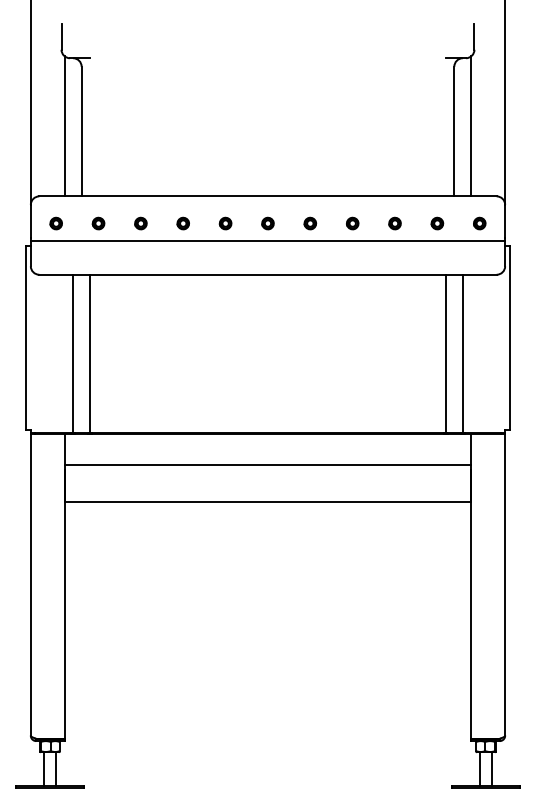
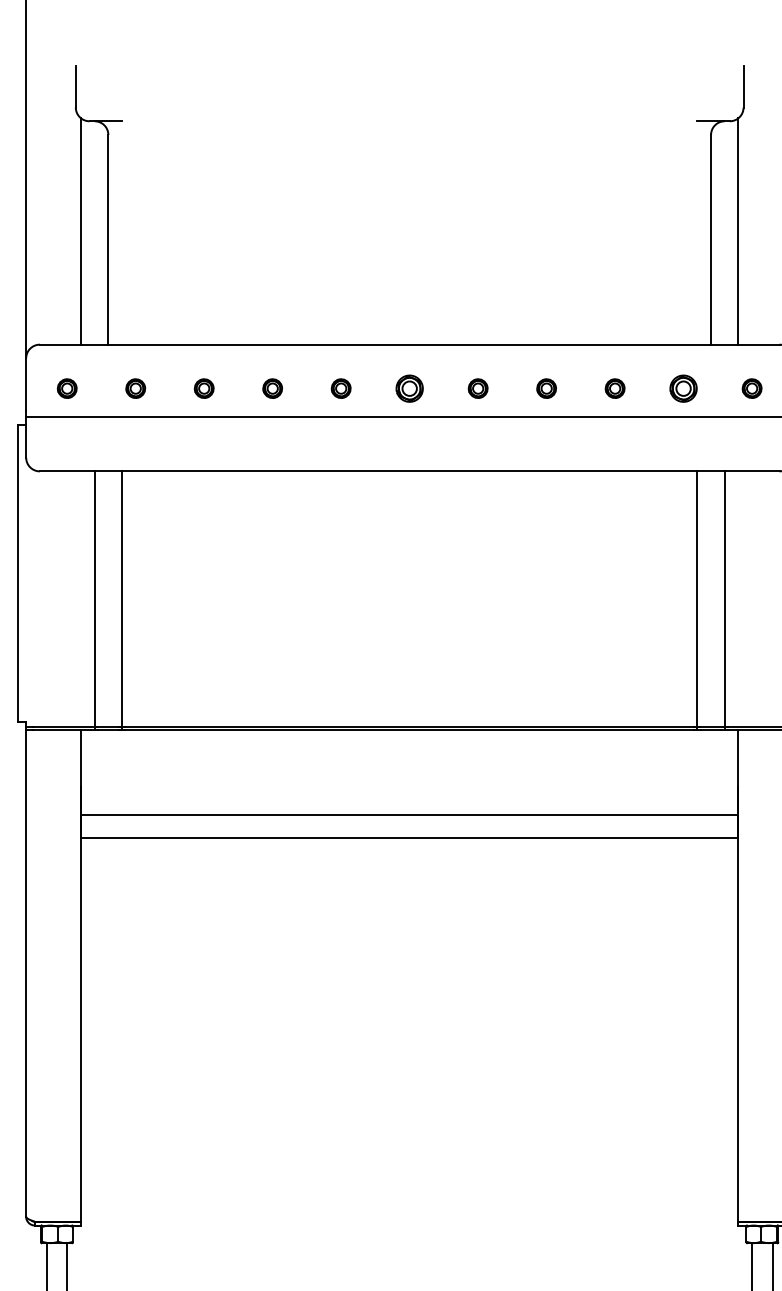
part: (267, 223) -> (408, 388), size x1.4
part: (437, 223) -> (683, 388), size x1.4
line: (267, 465) -> (408, 815), moved

